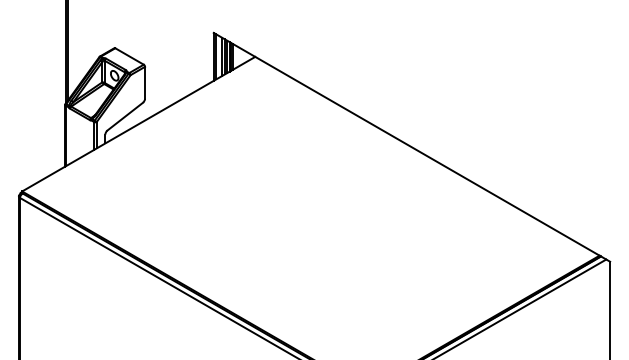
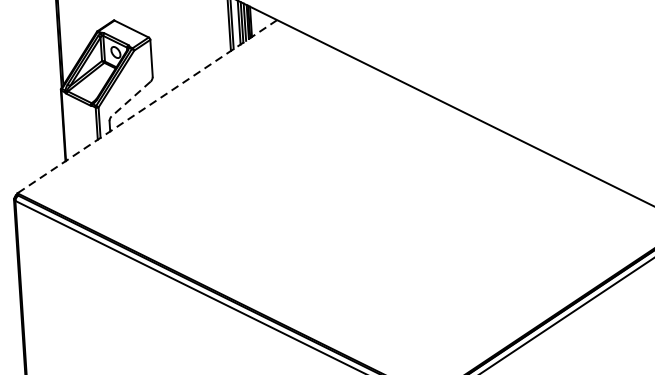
line: (125, 116) -> (131, 98), solid -> dashed
line: (138, 124) -> (147, 107), solid -> dashed

